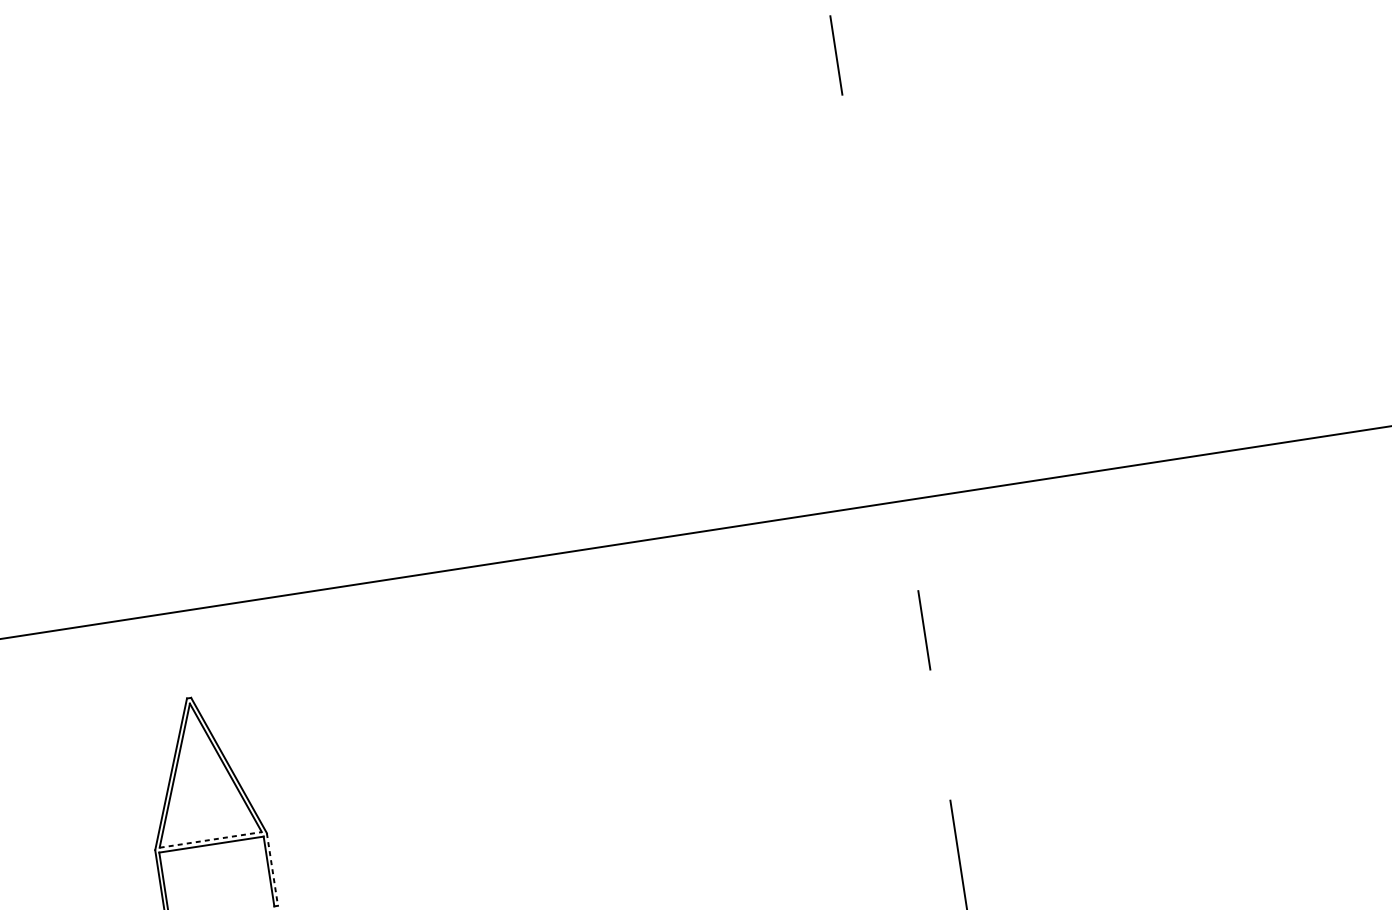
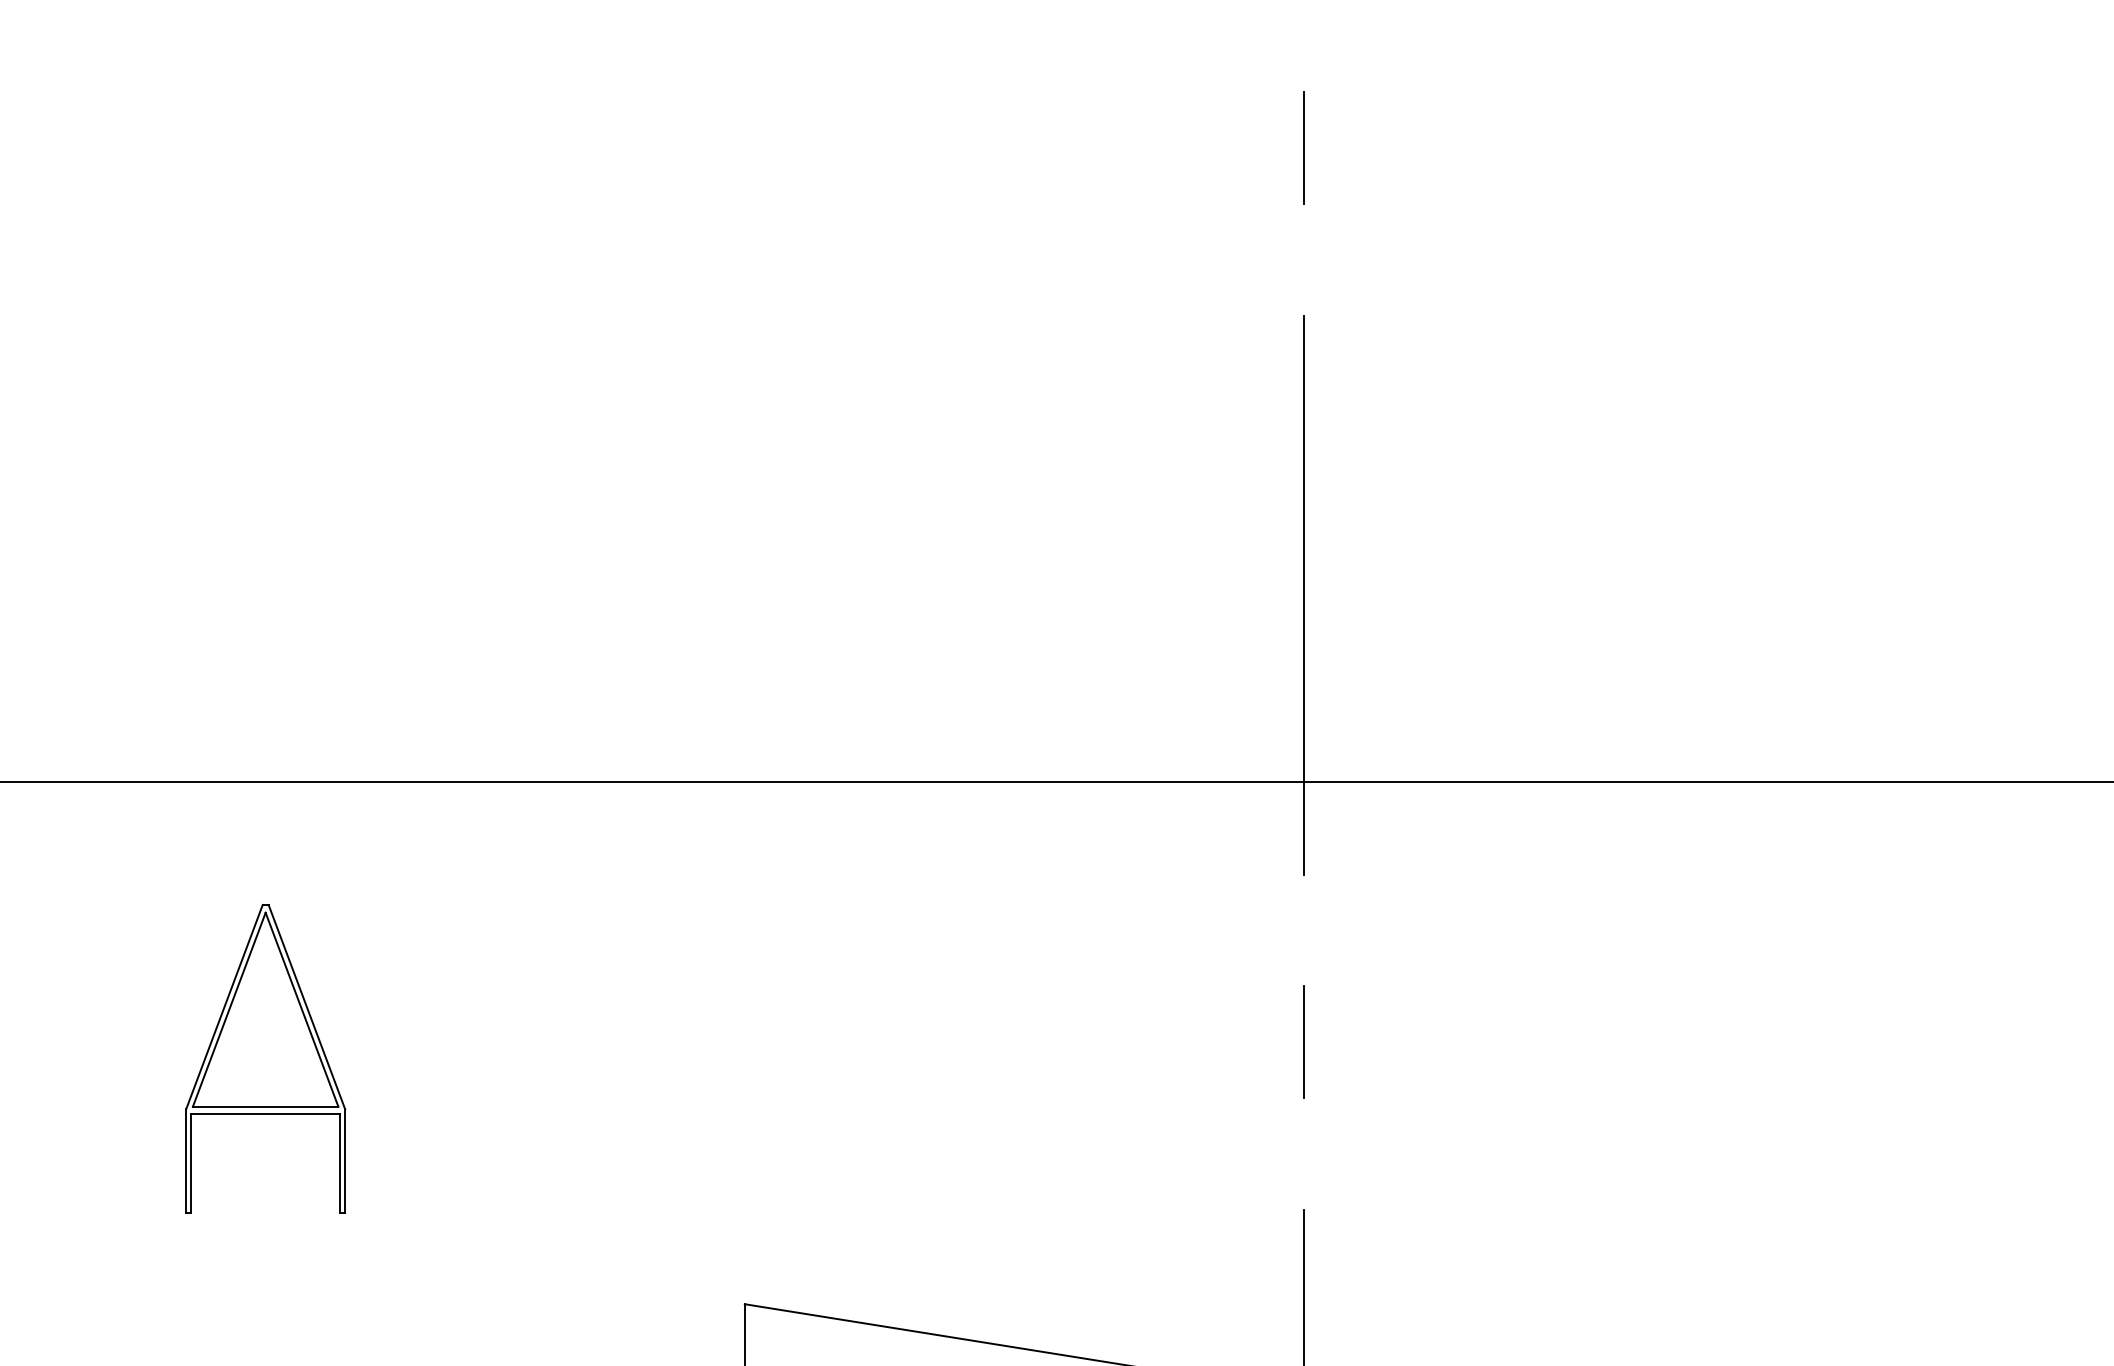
line: (884, 368) -> (1303, 594), added
line: (924, 629) -> (1303, 1041), moved
line: (210, 839) -> (265, 1106), dashed -> solid
line: (272, 869) -> (345, 1161), dashed -> solid

